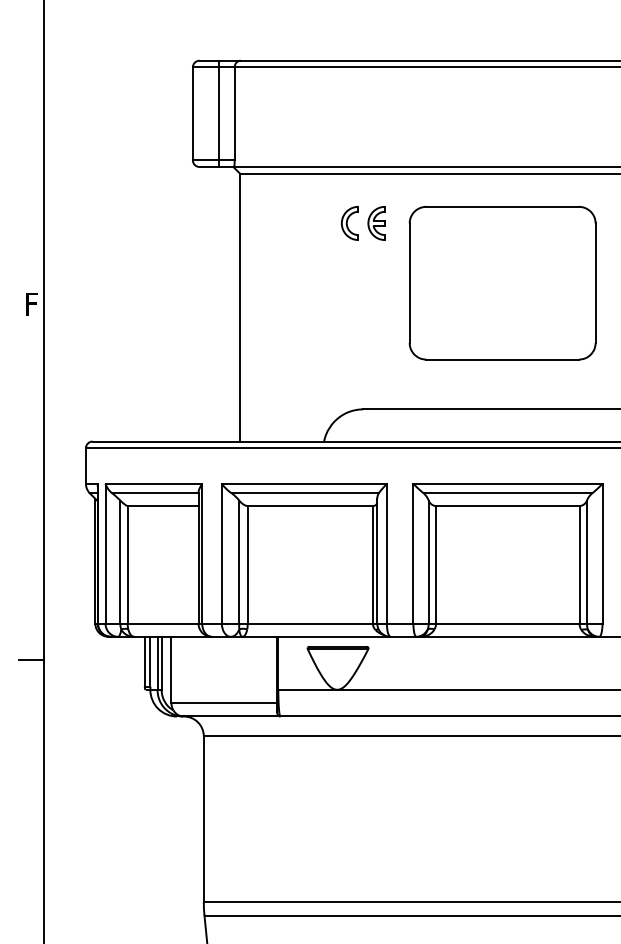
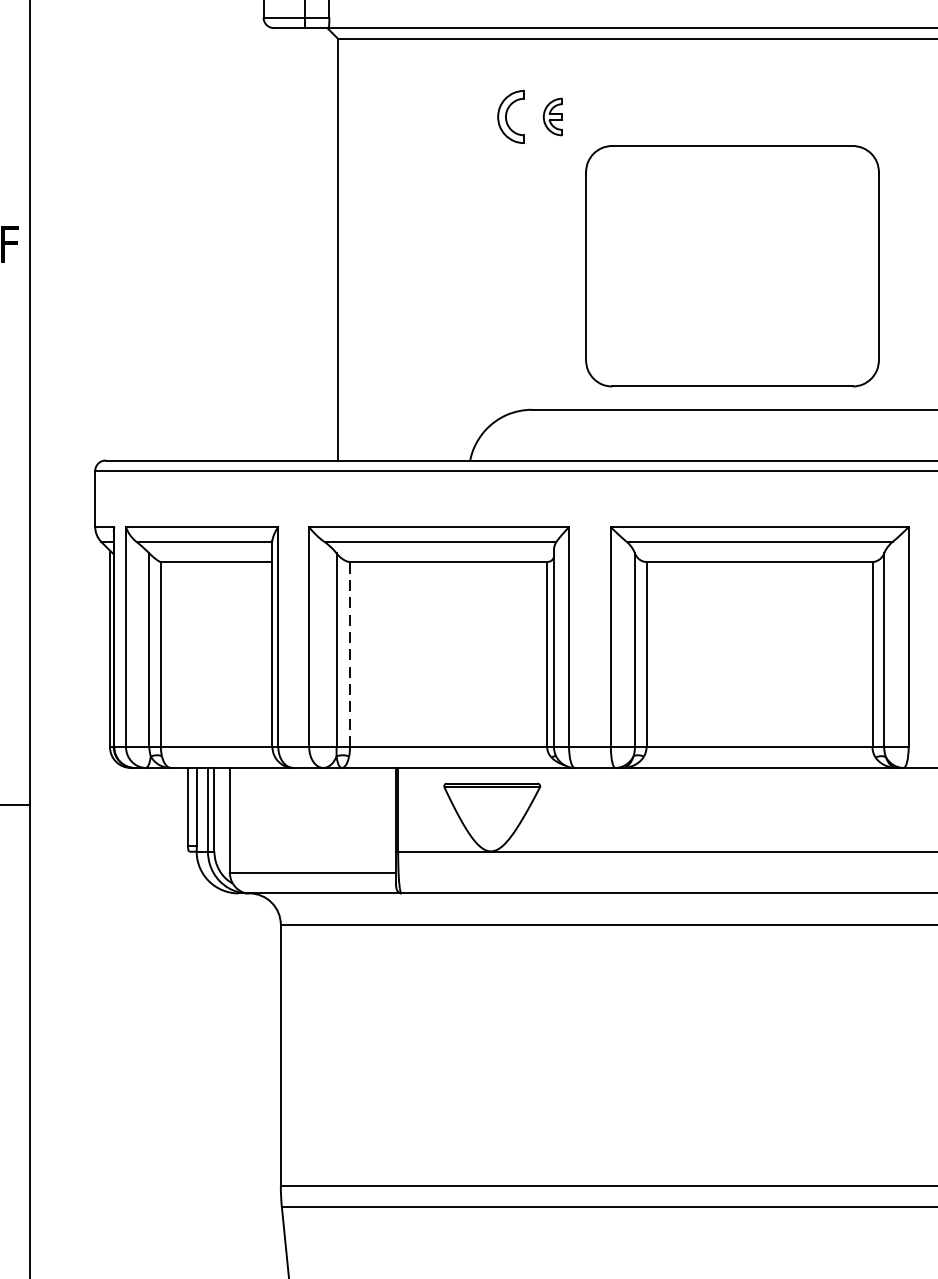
part: (376, 223) -> (552, 117), size x0.7
part: (502, 283) -> (732, 266), moved
line: (247, 564) -> (349, 654), solid -> dashed

